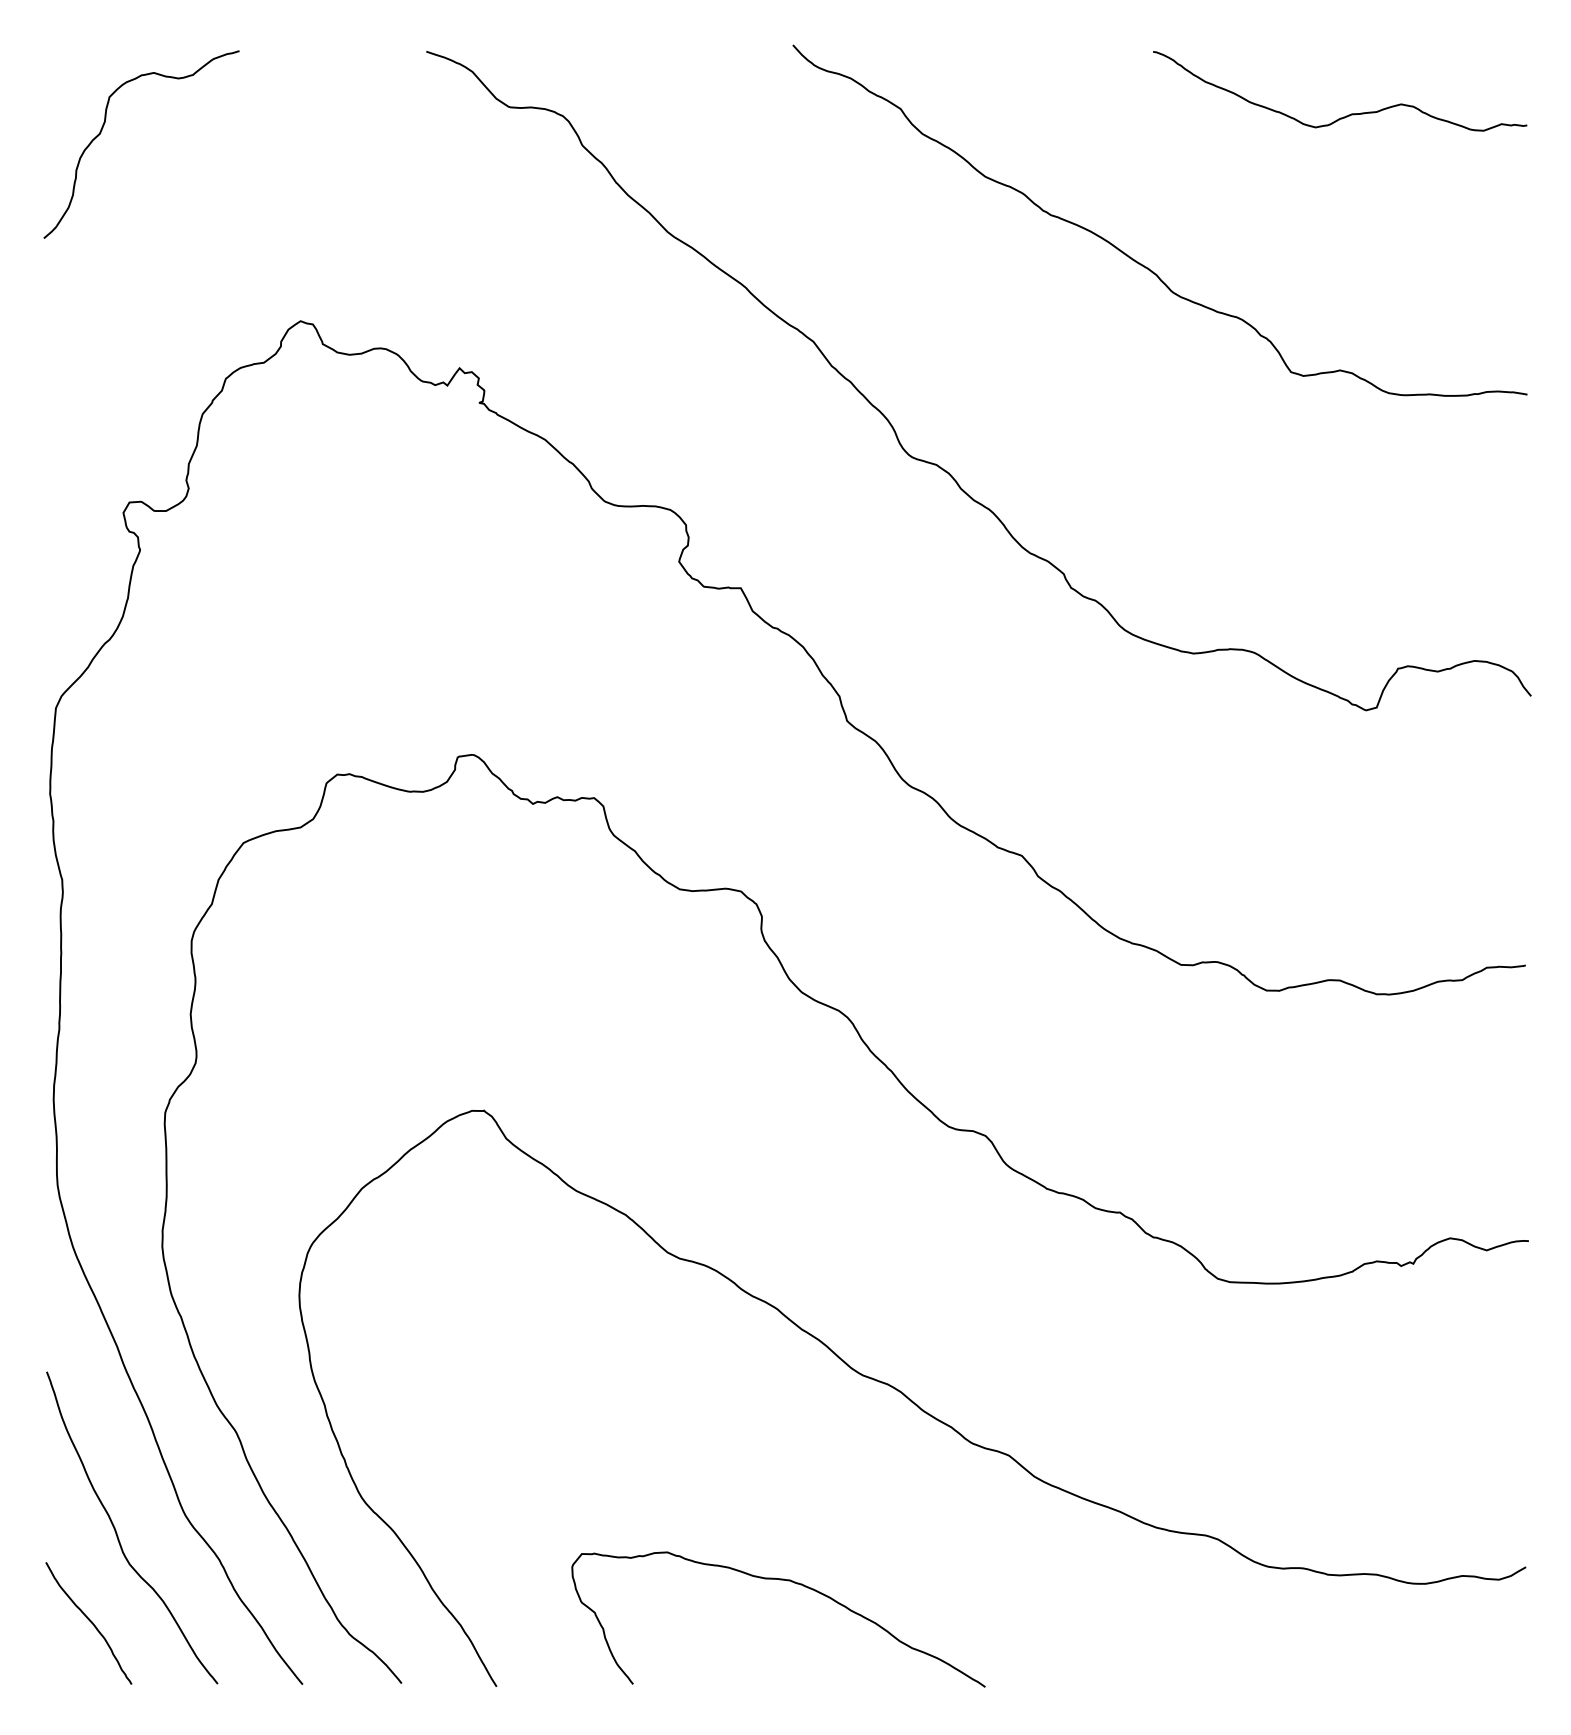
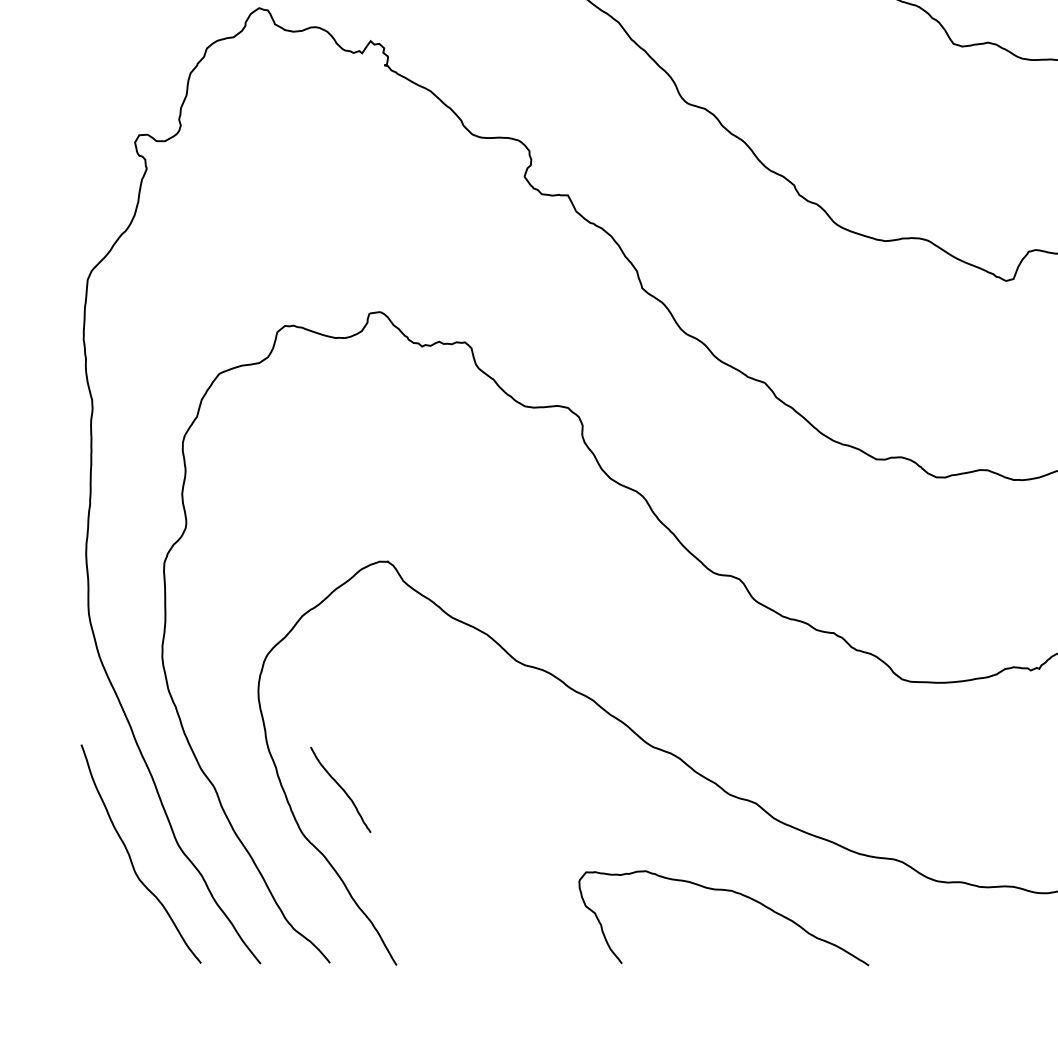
curve: (779, 1580) -> (724, 890), moved
curve: (89, 1621) -> (341, 788), moved

